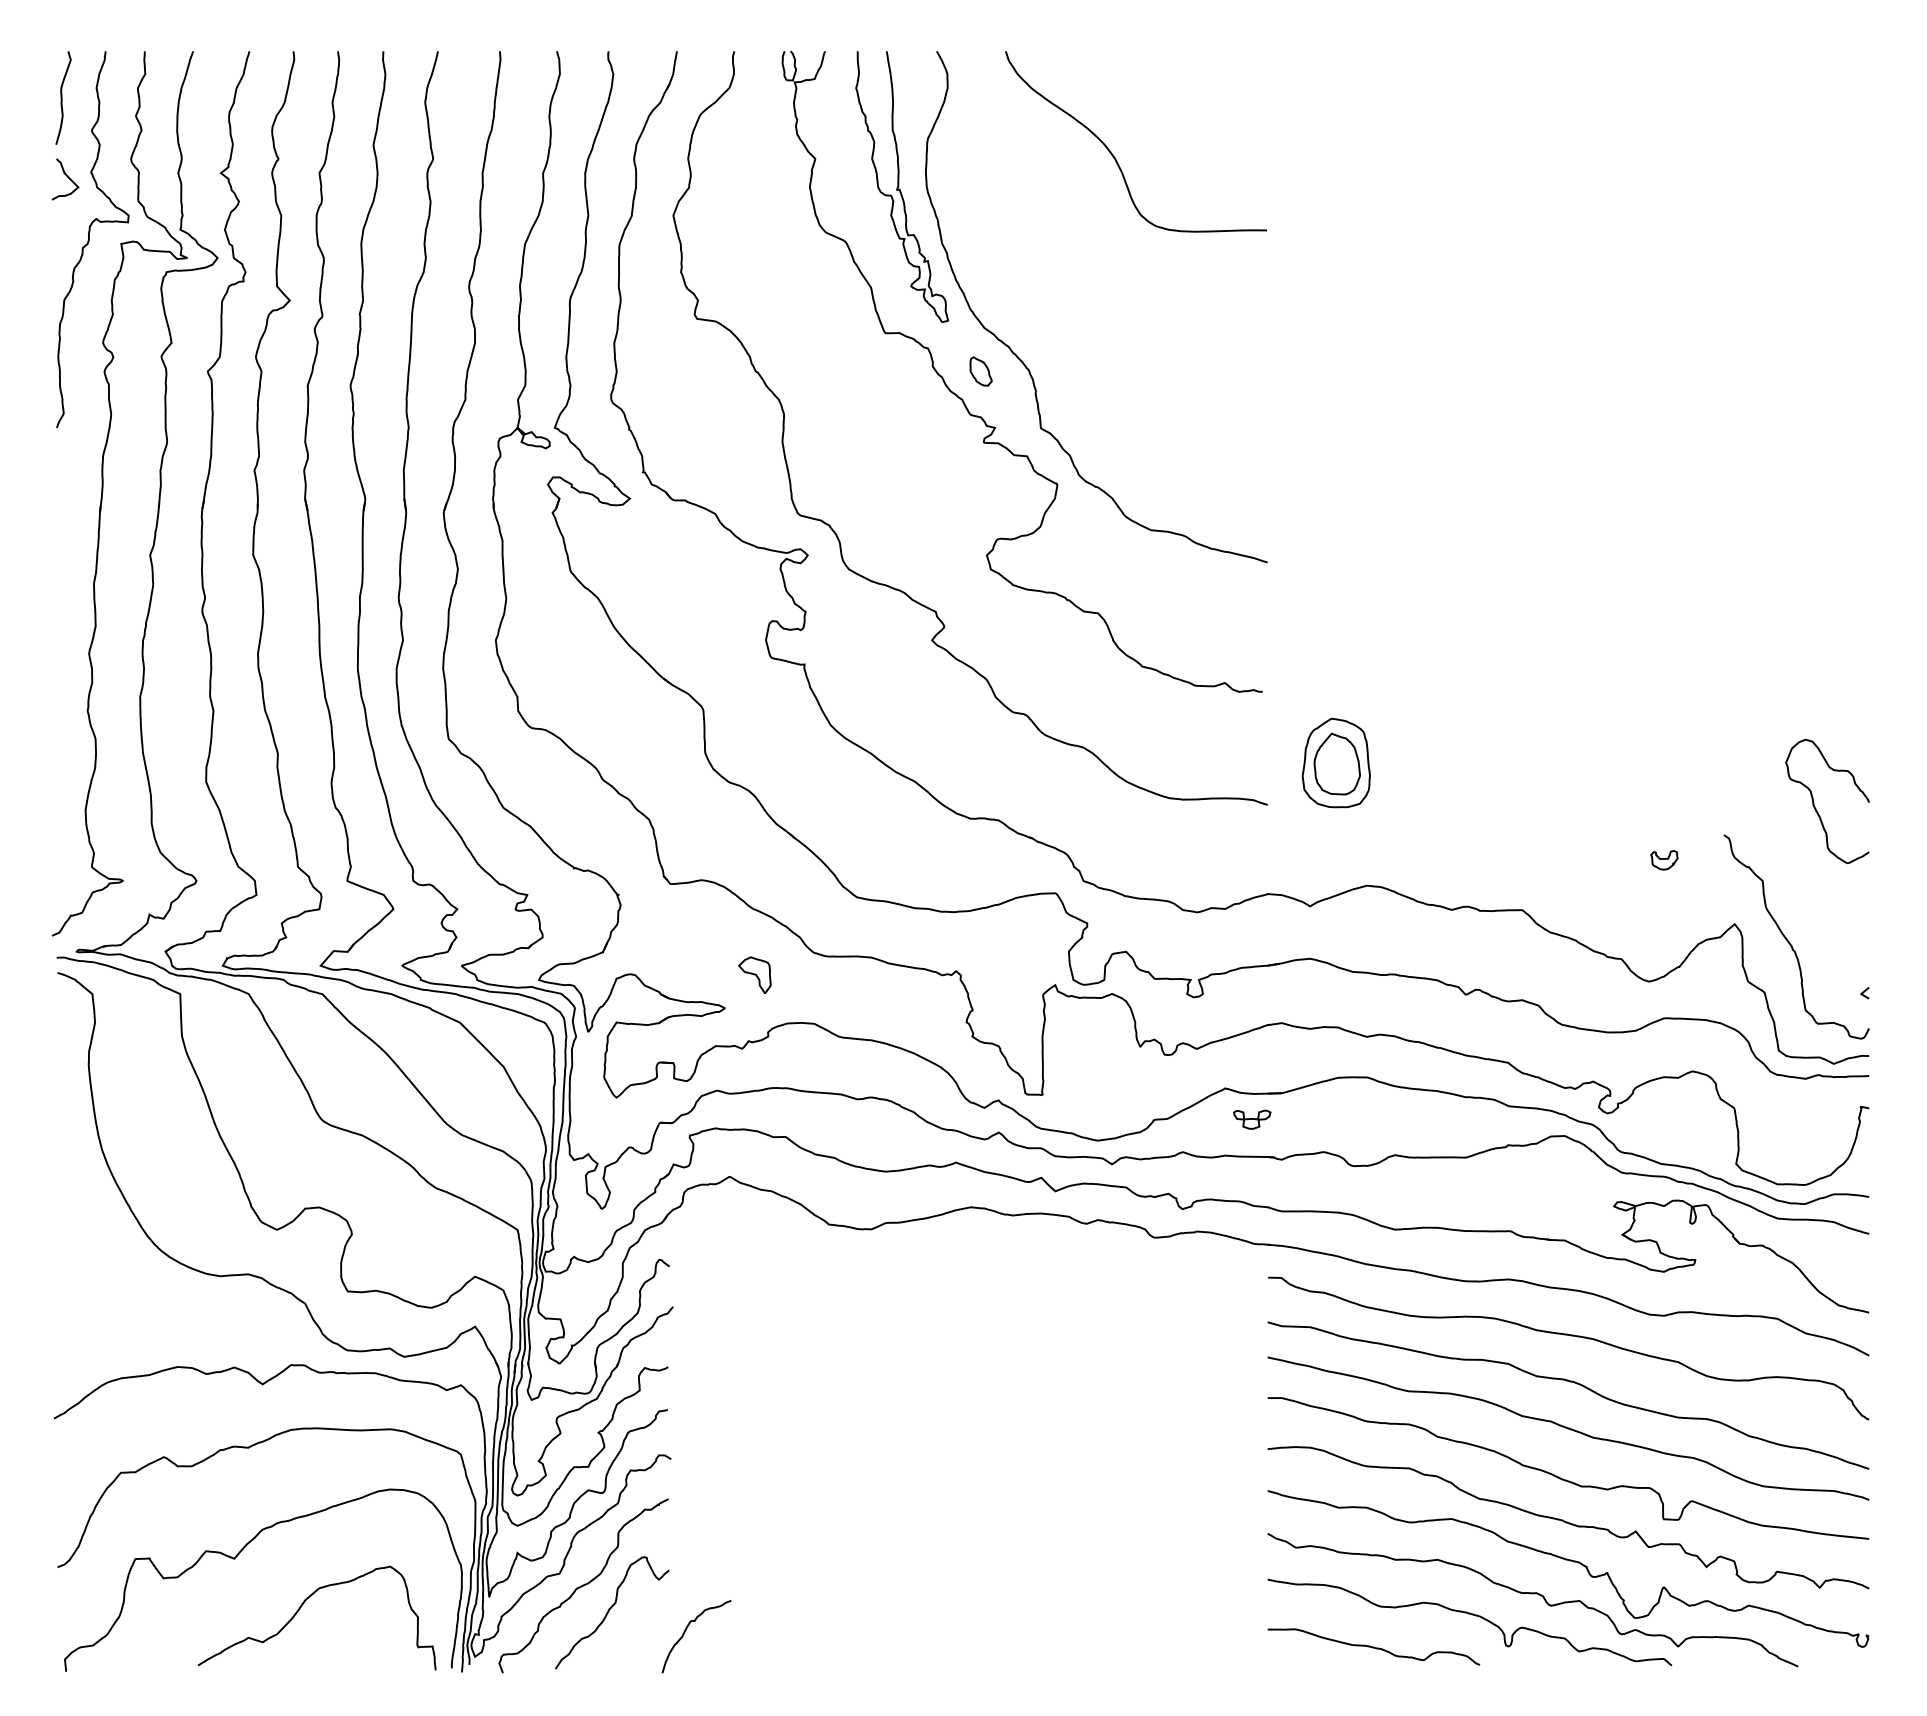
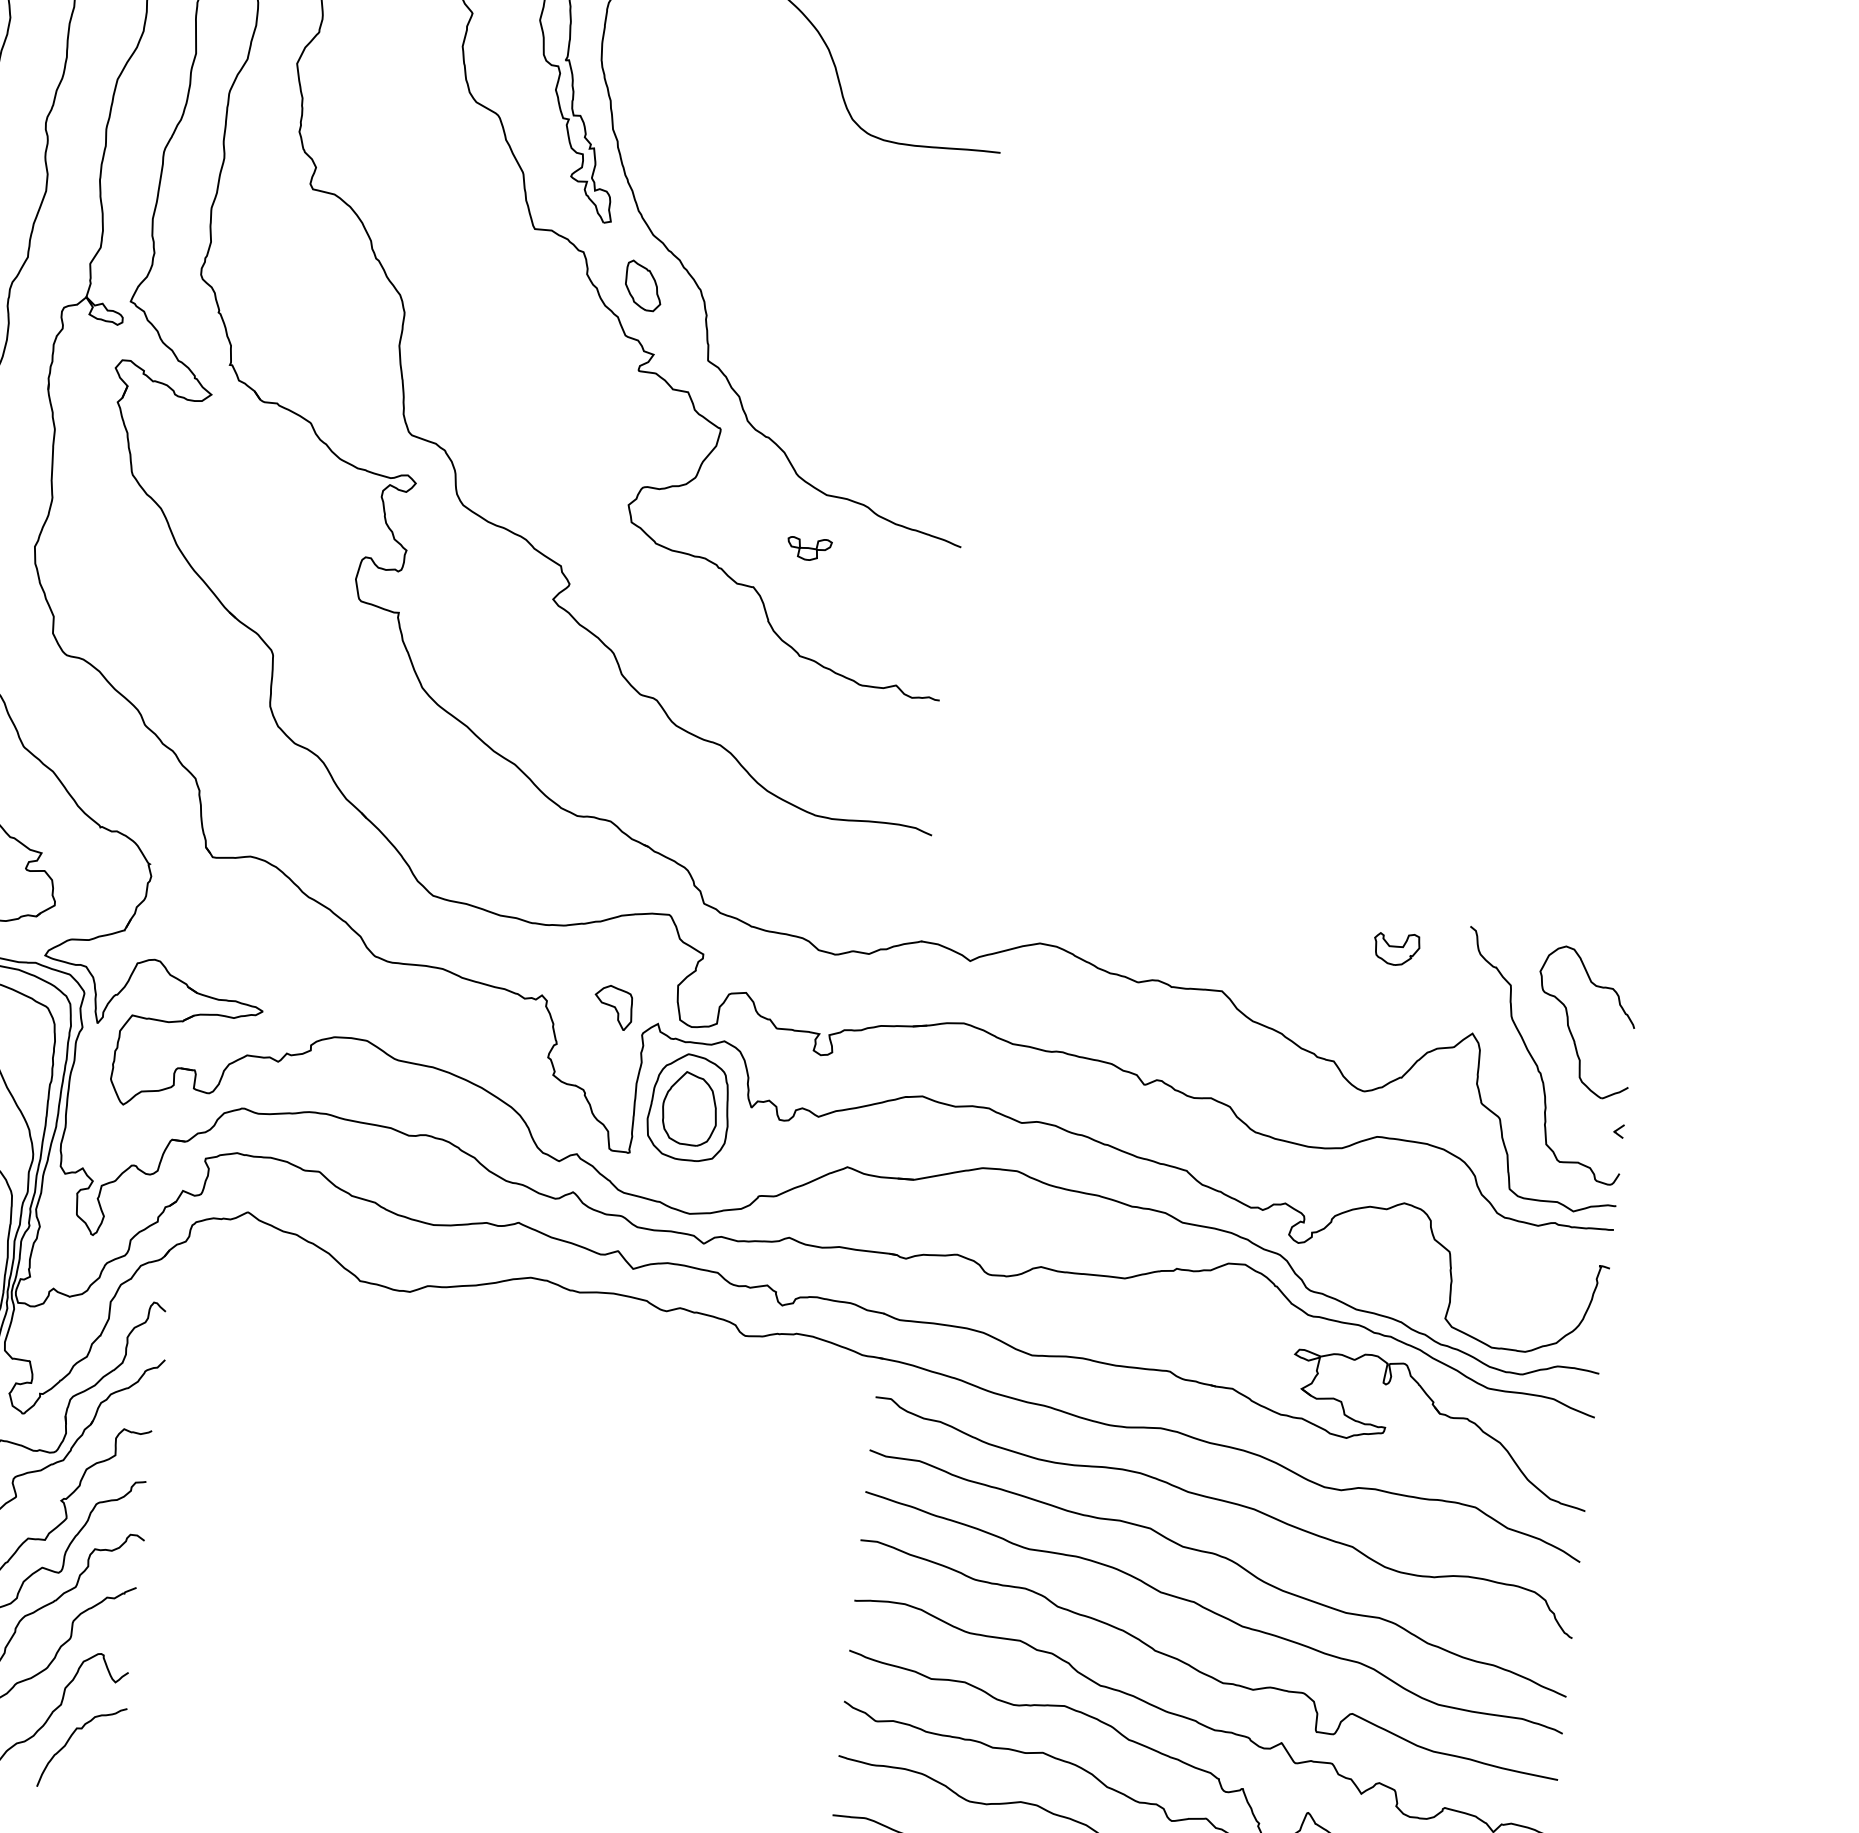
part: (981, 371) -> (644, 286), size x1.43
part: (1335, 762) -> (688, 1106), moved
part: (1815, 806) -> (1570, 1027), moved
part: (1664, 860) -> (1396, 949), size x1.43
part: (754, 974) -> (613, 1006), moved
part: (1252, 1119) -> (809, 548), moved
curve: (686, 1630) -> (70, 1738), moved

